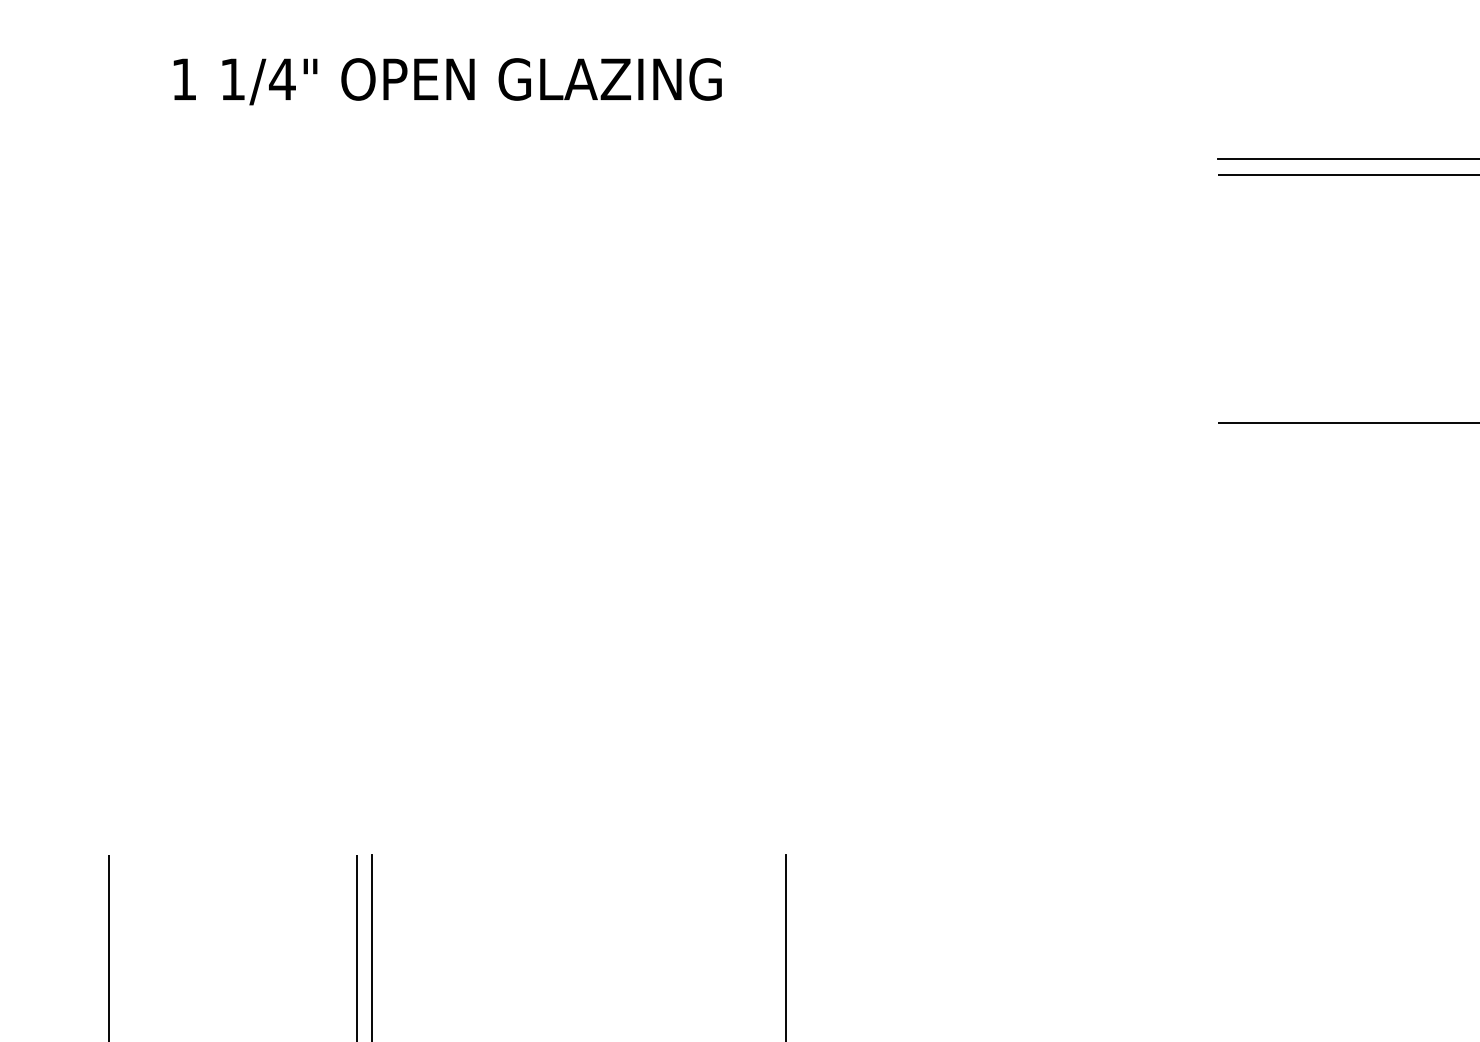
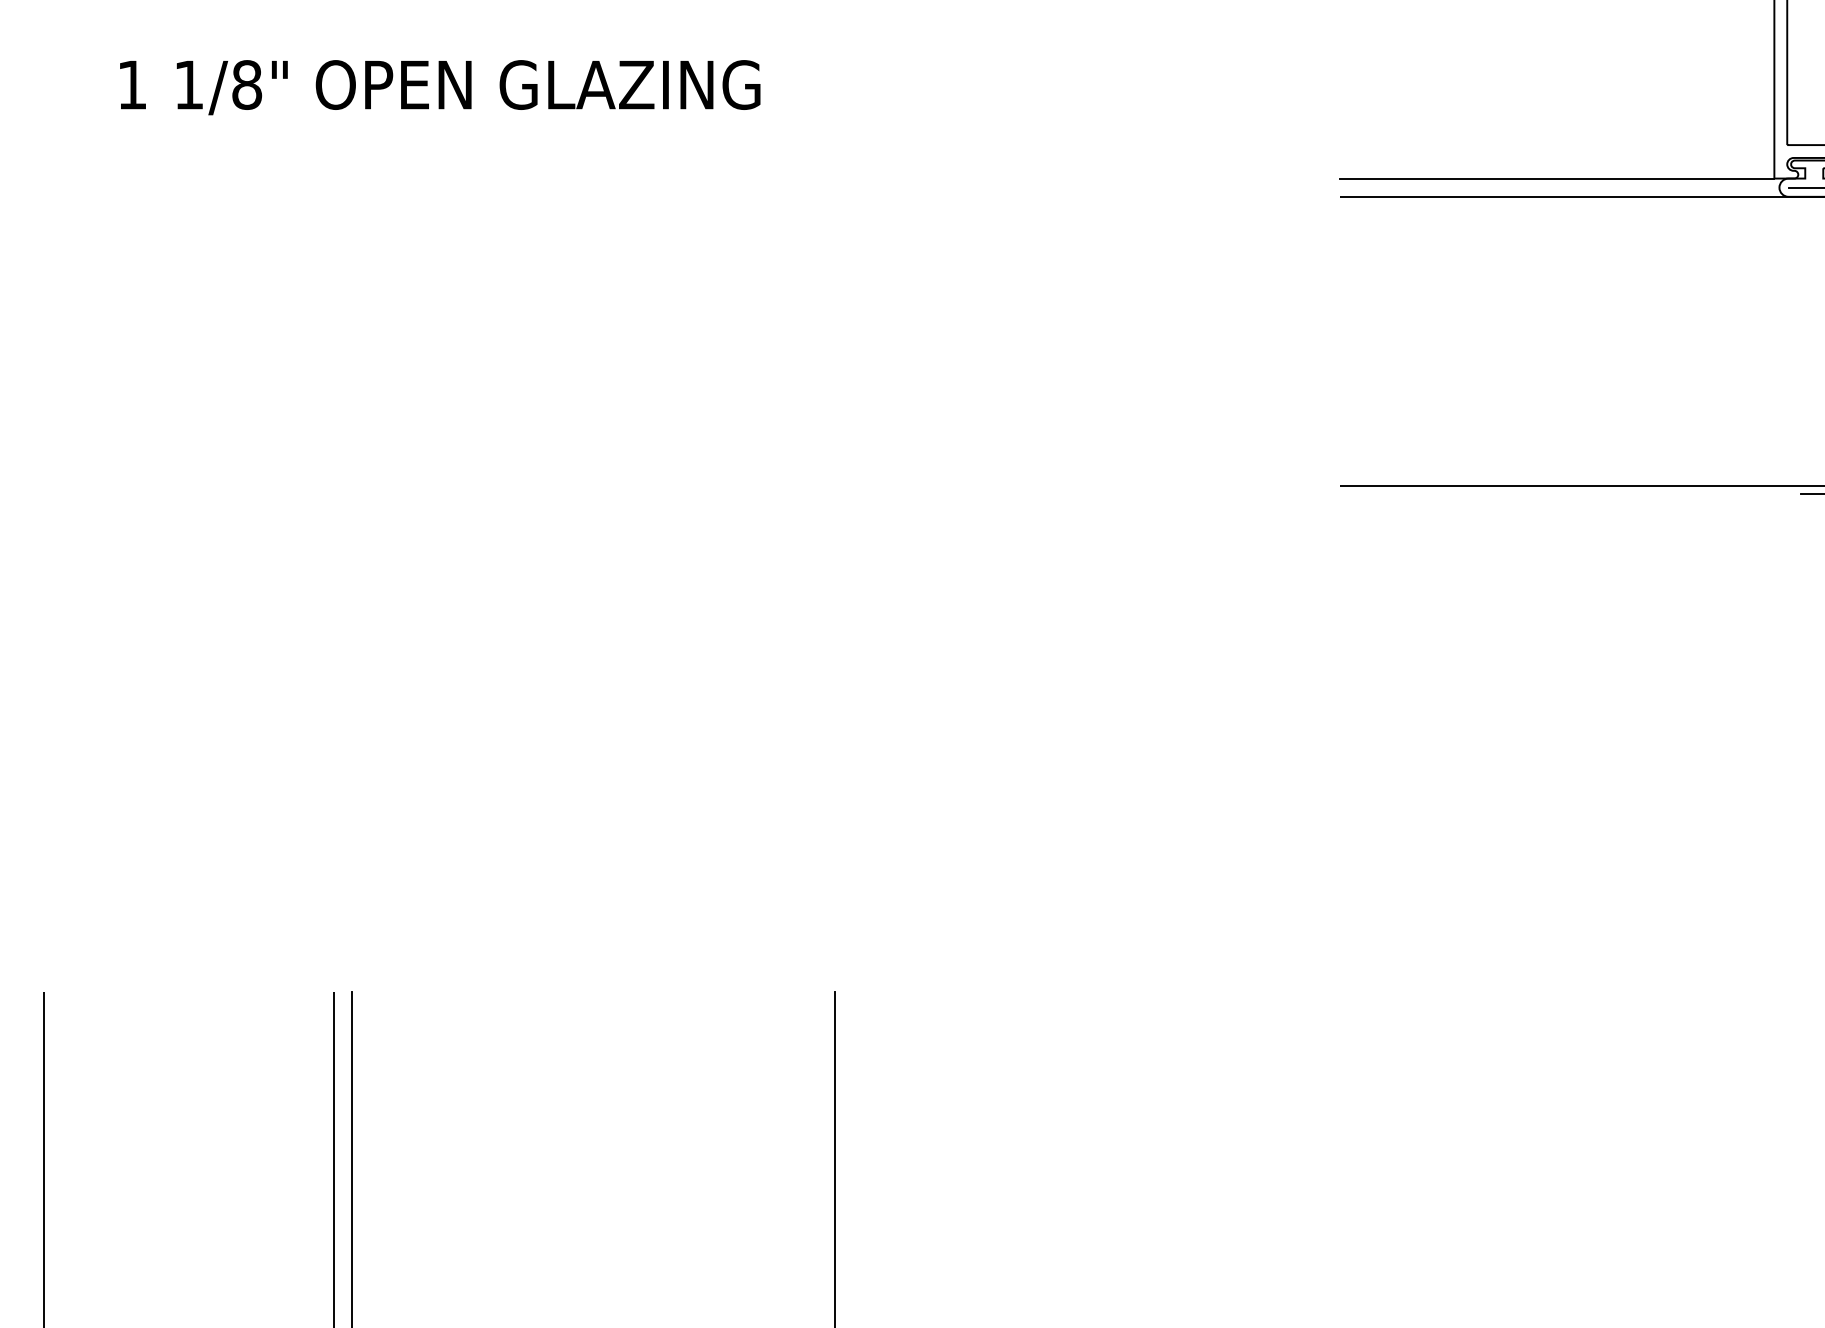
text: (282, 79) -> (246, 84), 1/4" -> 1/8"

